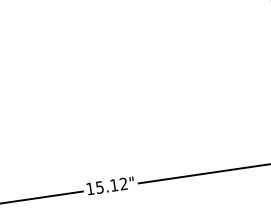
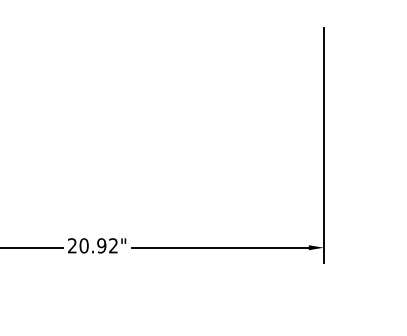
text: (102, 186) -> (87, 245), 15.12" -> 20.92"

